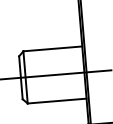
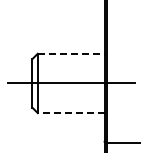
line: (53, 48) -> (71, 53), solid -> dashed
line: (56, 101) -> (70, 113), solid -> dashed

